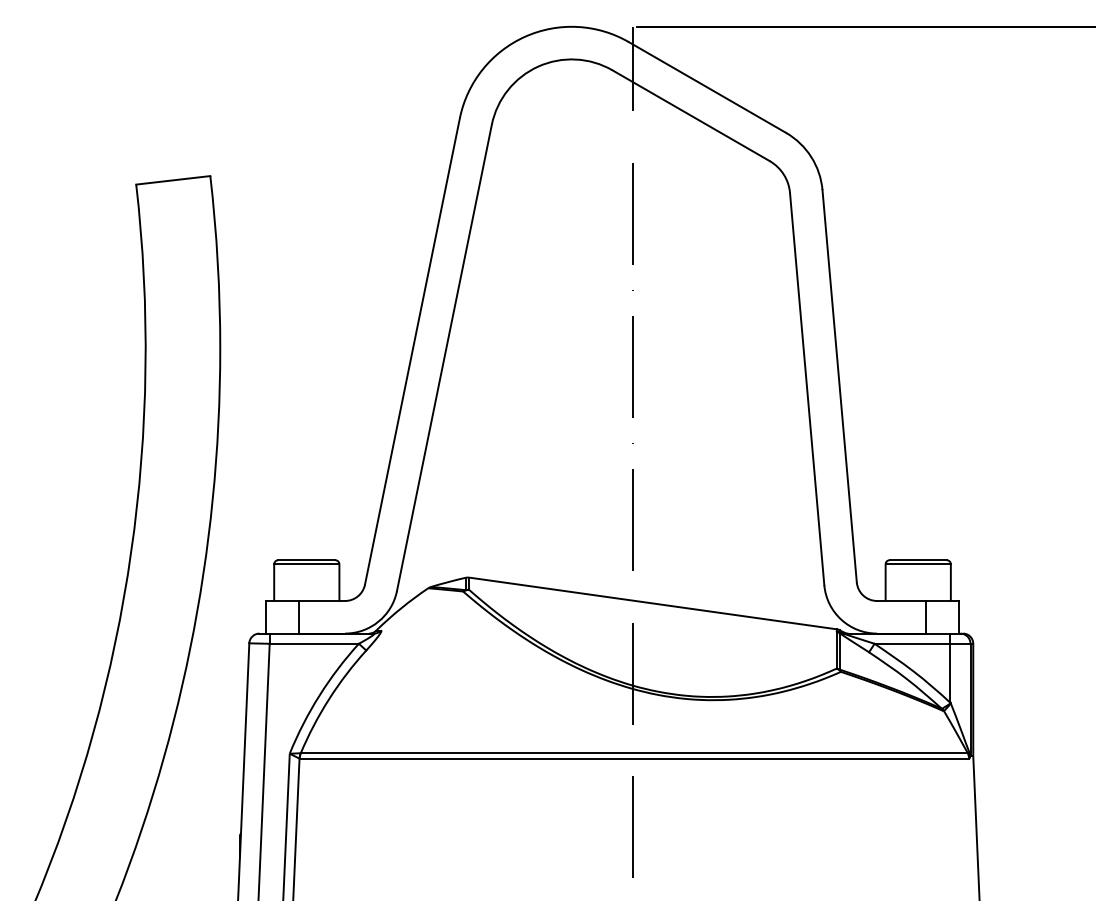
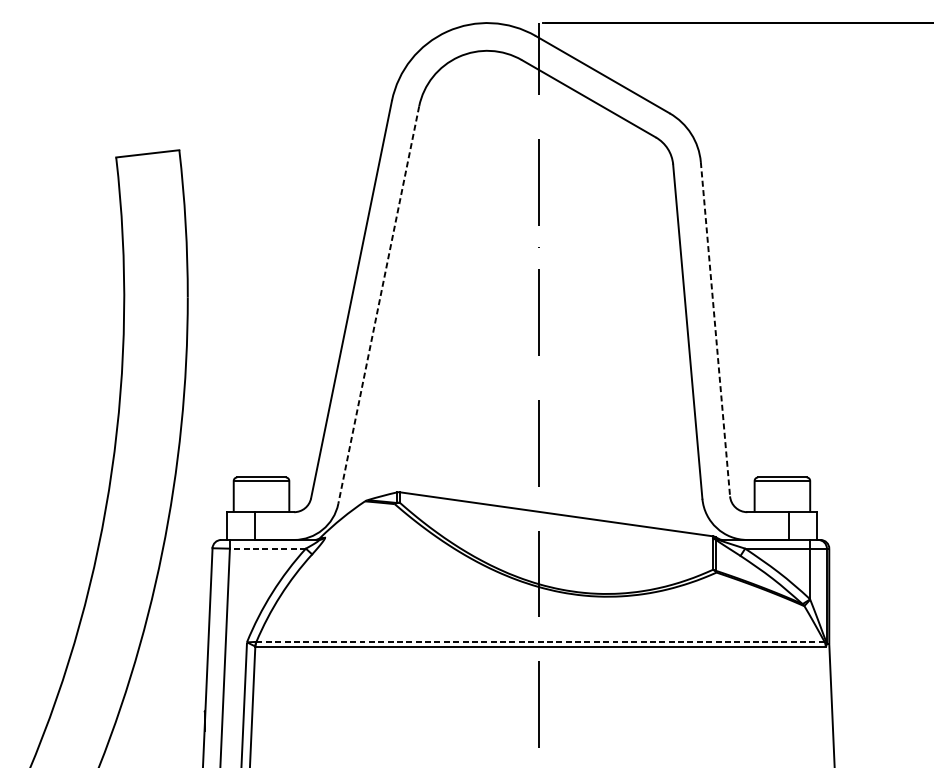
line: (444, 358) -> (378, 305), solid -> dashed
line: (839, 386) -> (715, 329), solid -> dashed
line: (314, 643) -> (268, 548), solid -> dashed
line: (634, 753) -> (540, 642), solid -> dashed

